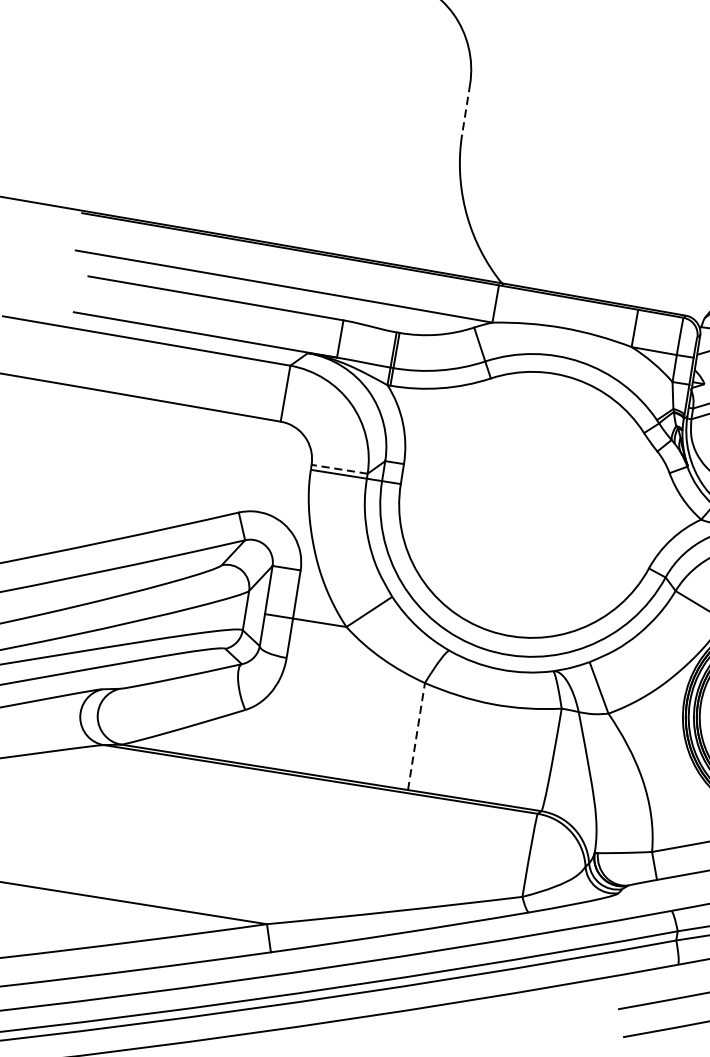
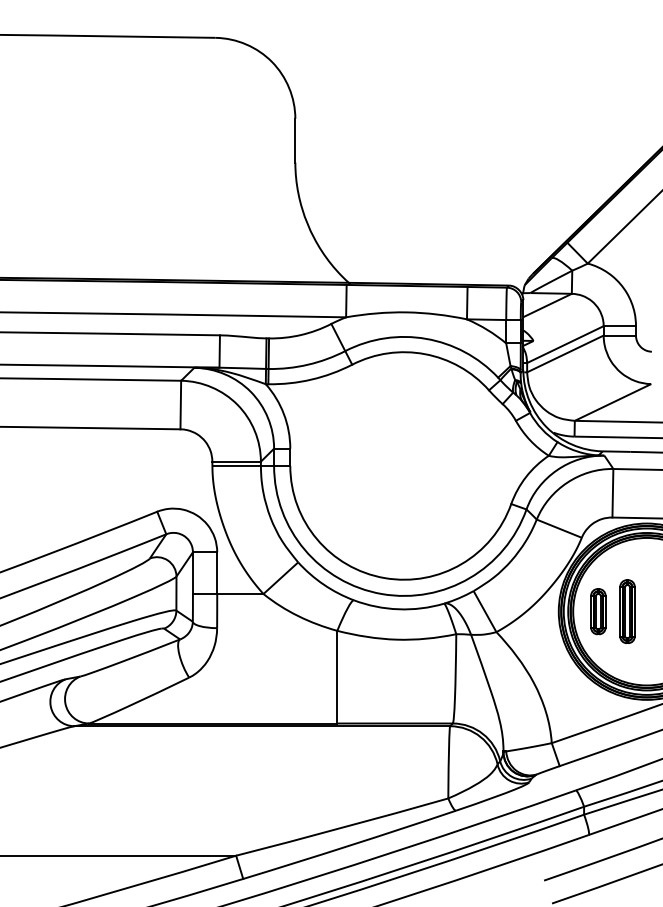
line: (466, 109) -> (295, 140), dashed -> solid
line: (339, 469) -> (236, 461), dashed -> solid
line: (416, 735) -> (337, 676), dashed -> solid

